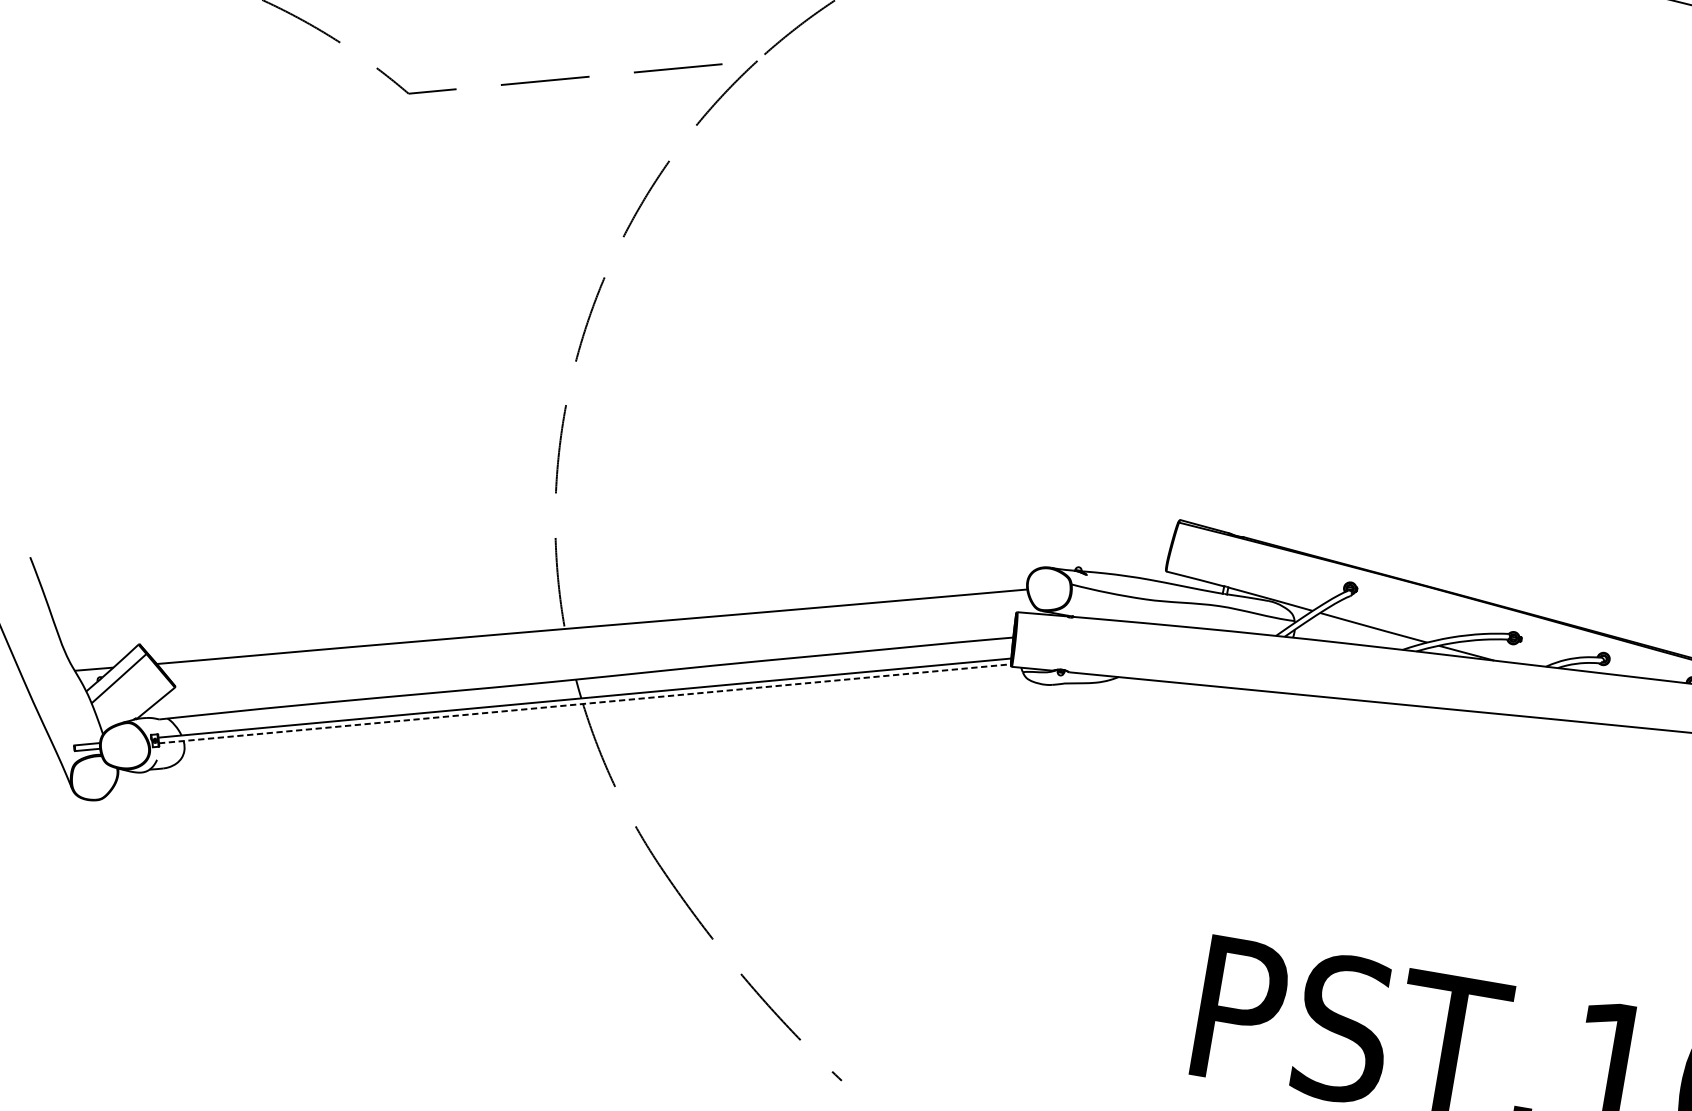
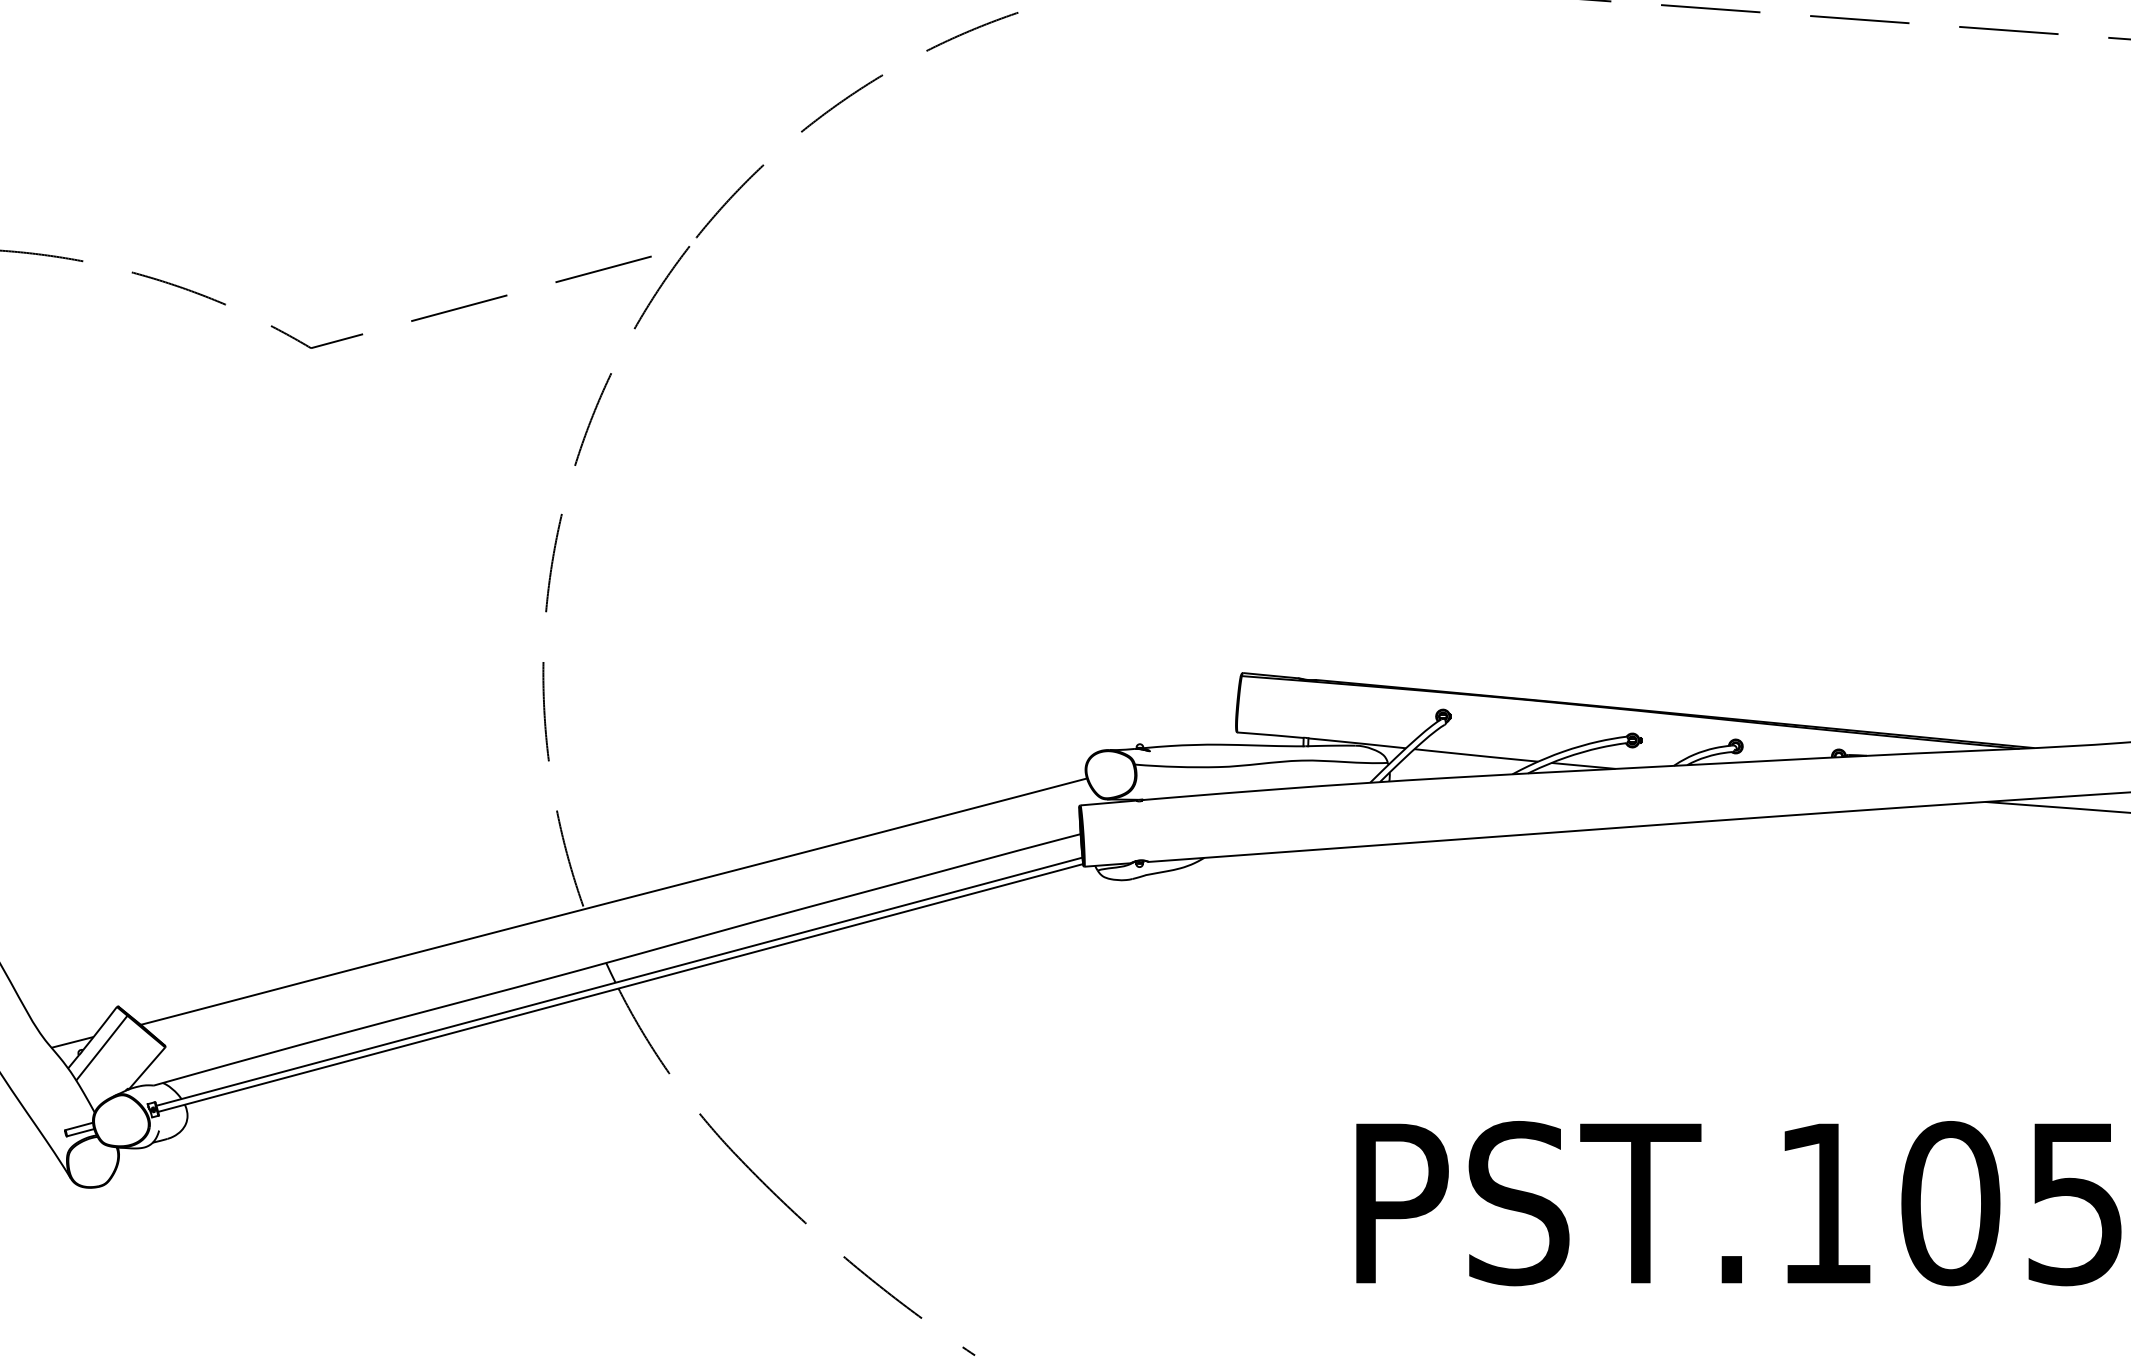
line: (584, 704) -> (620, 988), dashed -> solid

